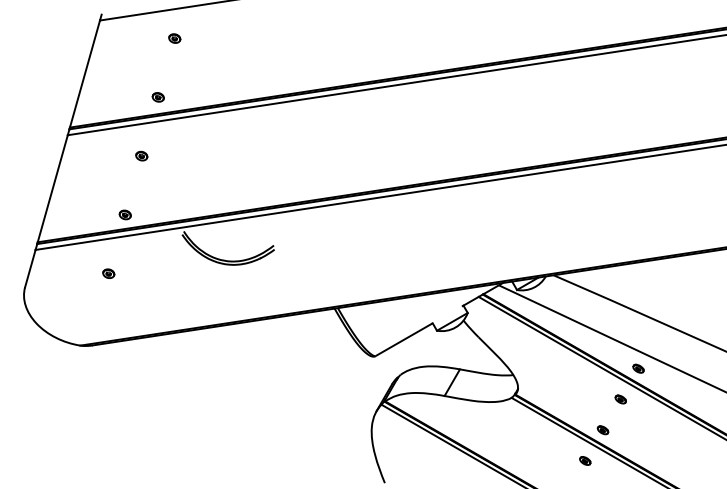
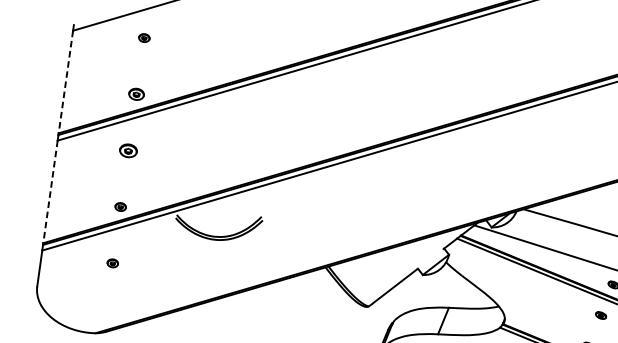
line: (84, 74) -> (65, 82), solid -> dashed
part: (157, 97) -> (135, 94), size x1.4
part: (141, 155) -> (128, 150), size x1.6
line: (52, 188) -> (50, 191), solid -> dashed

